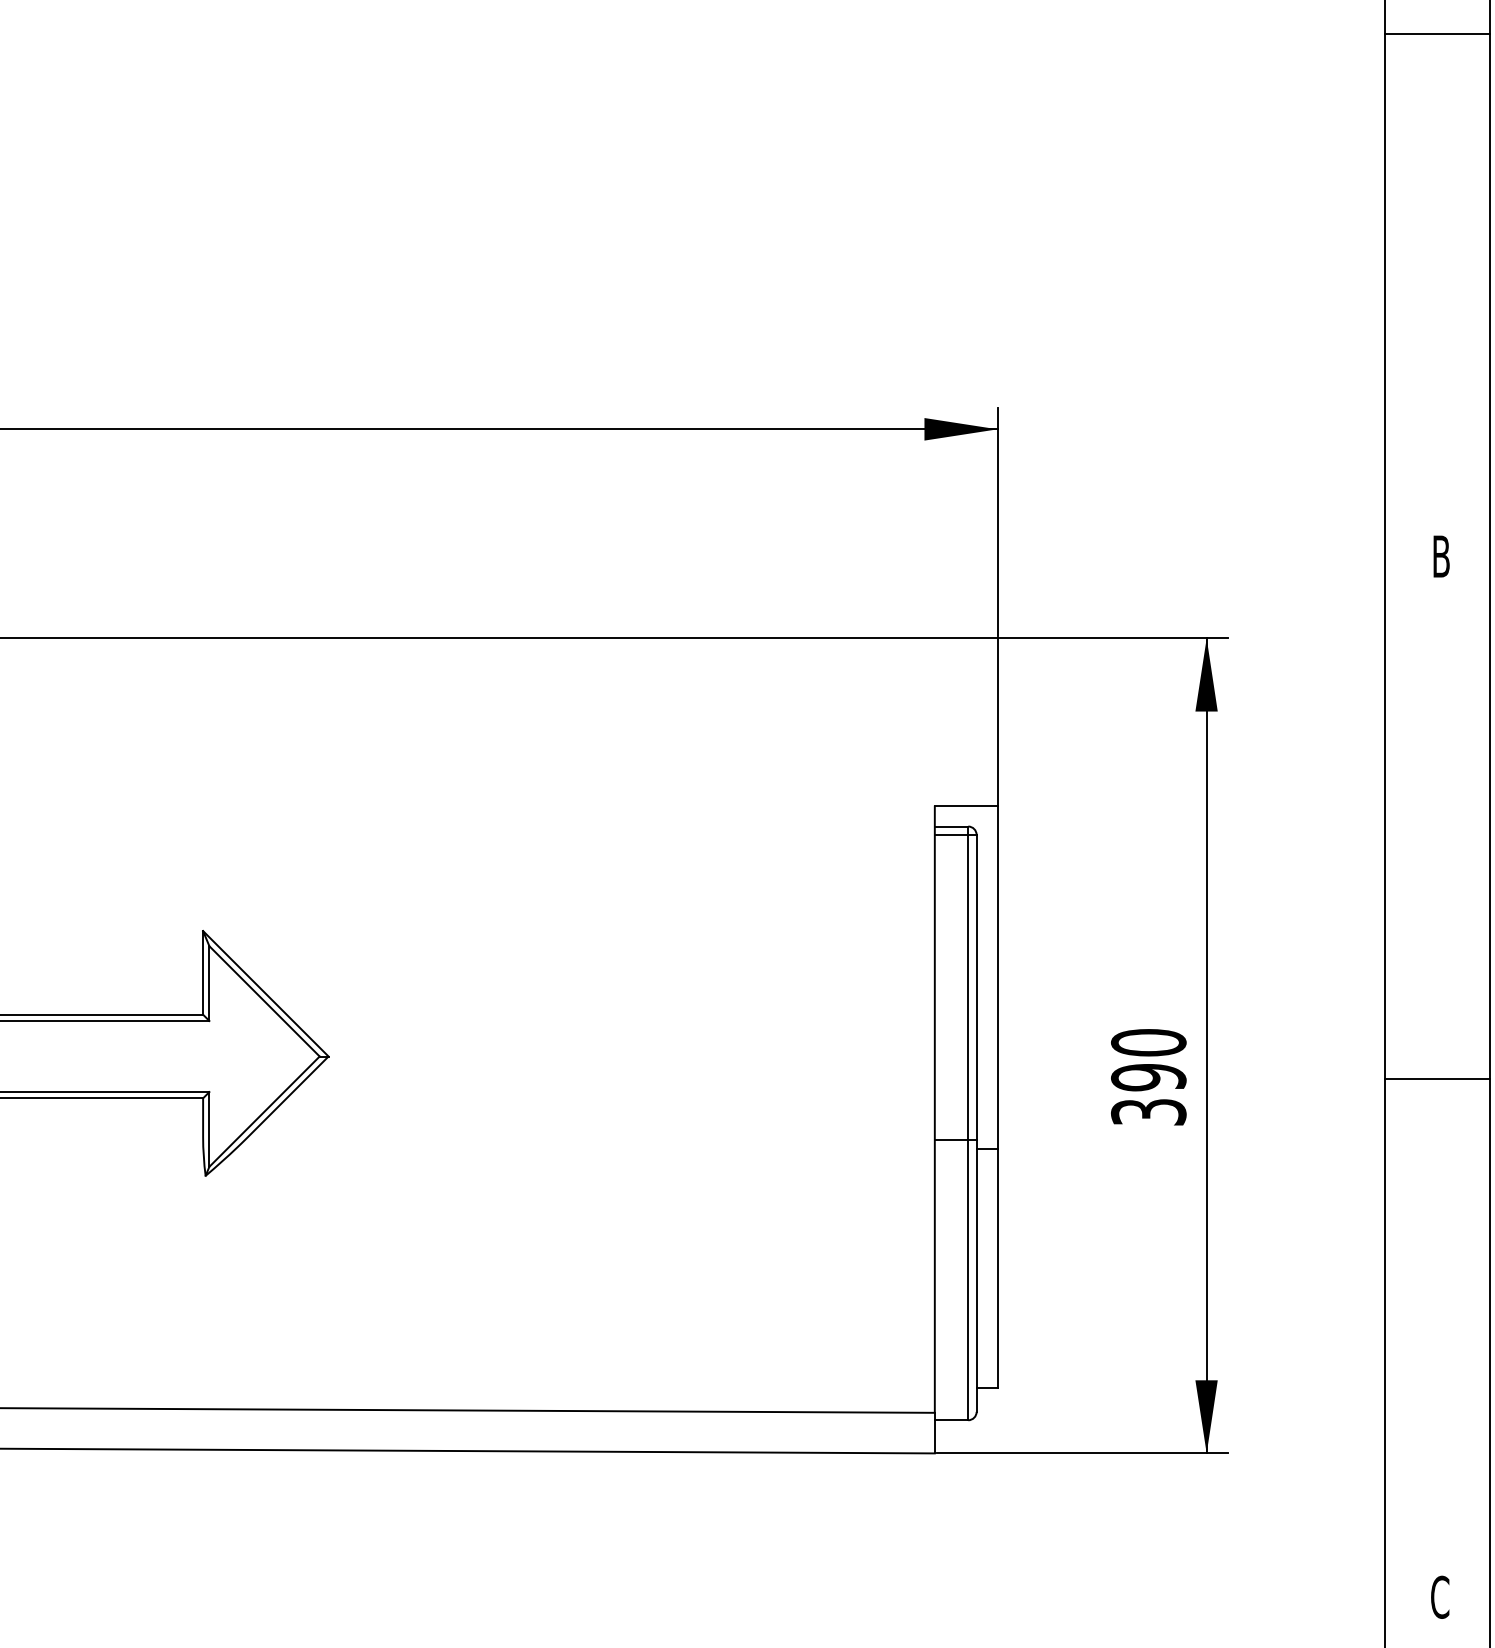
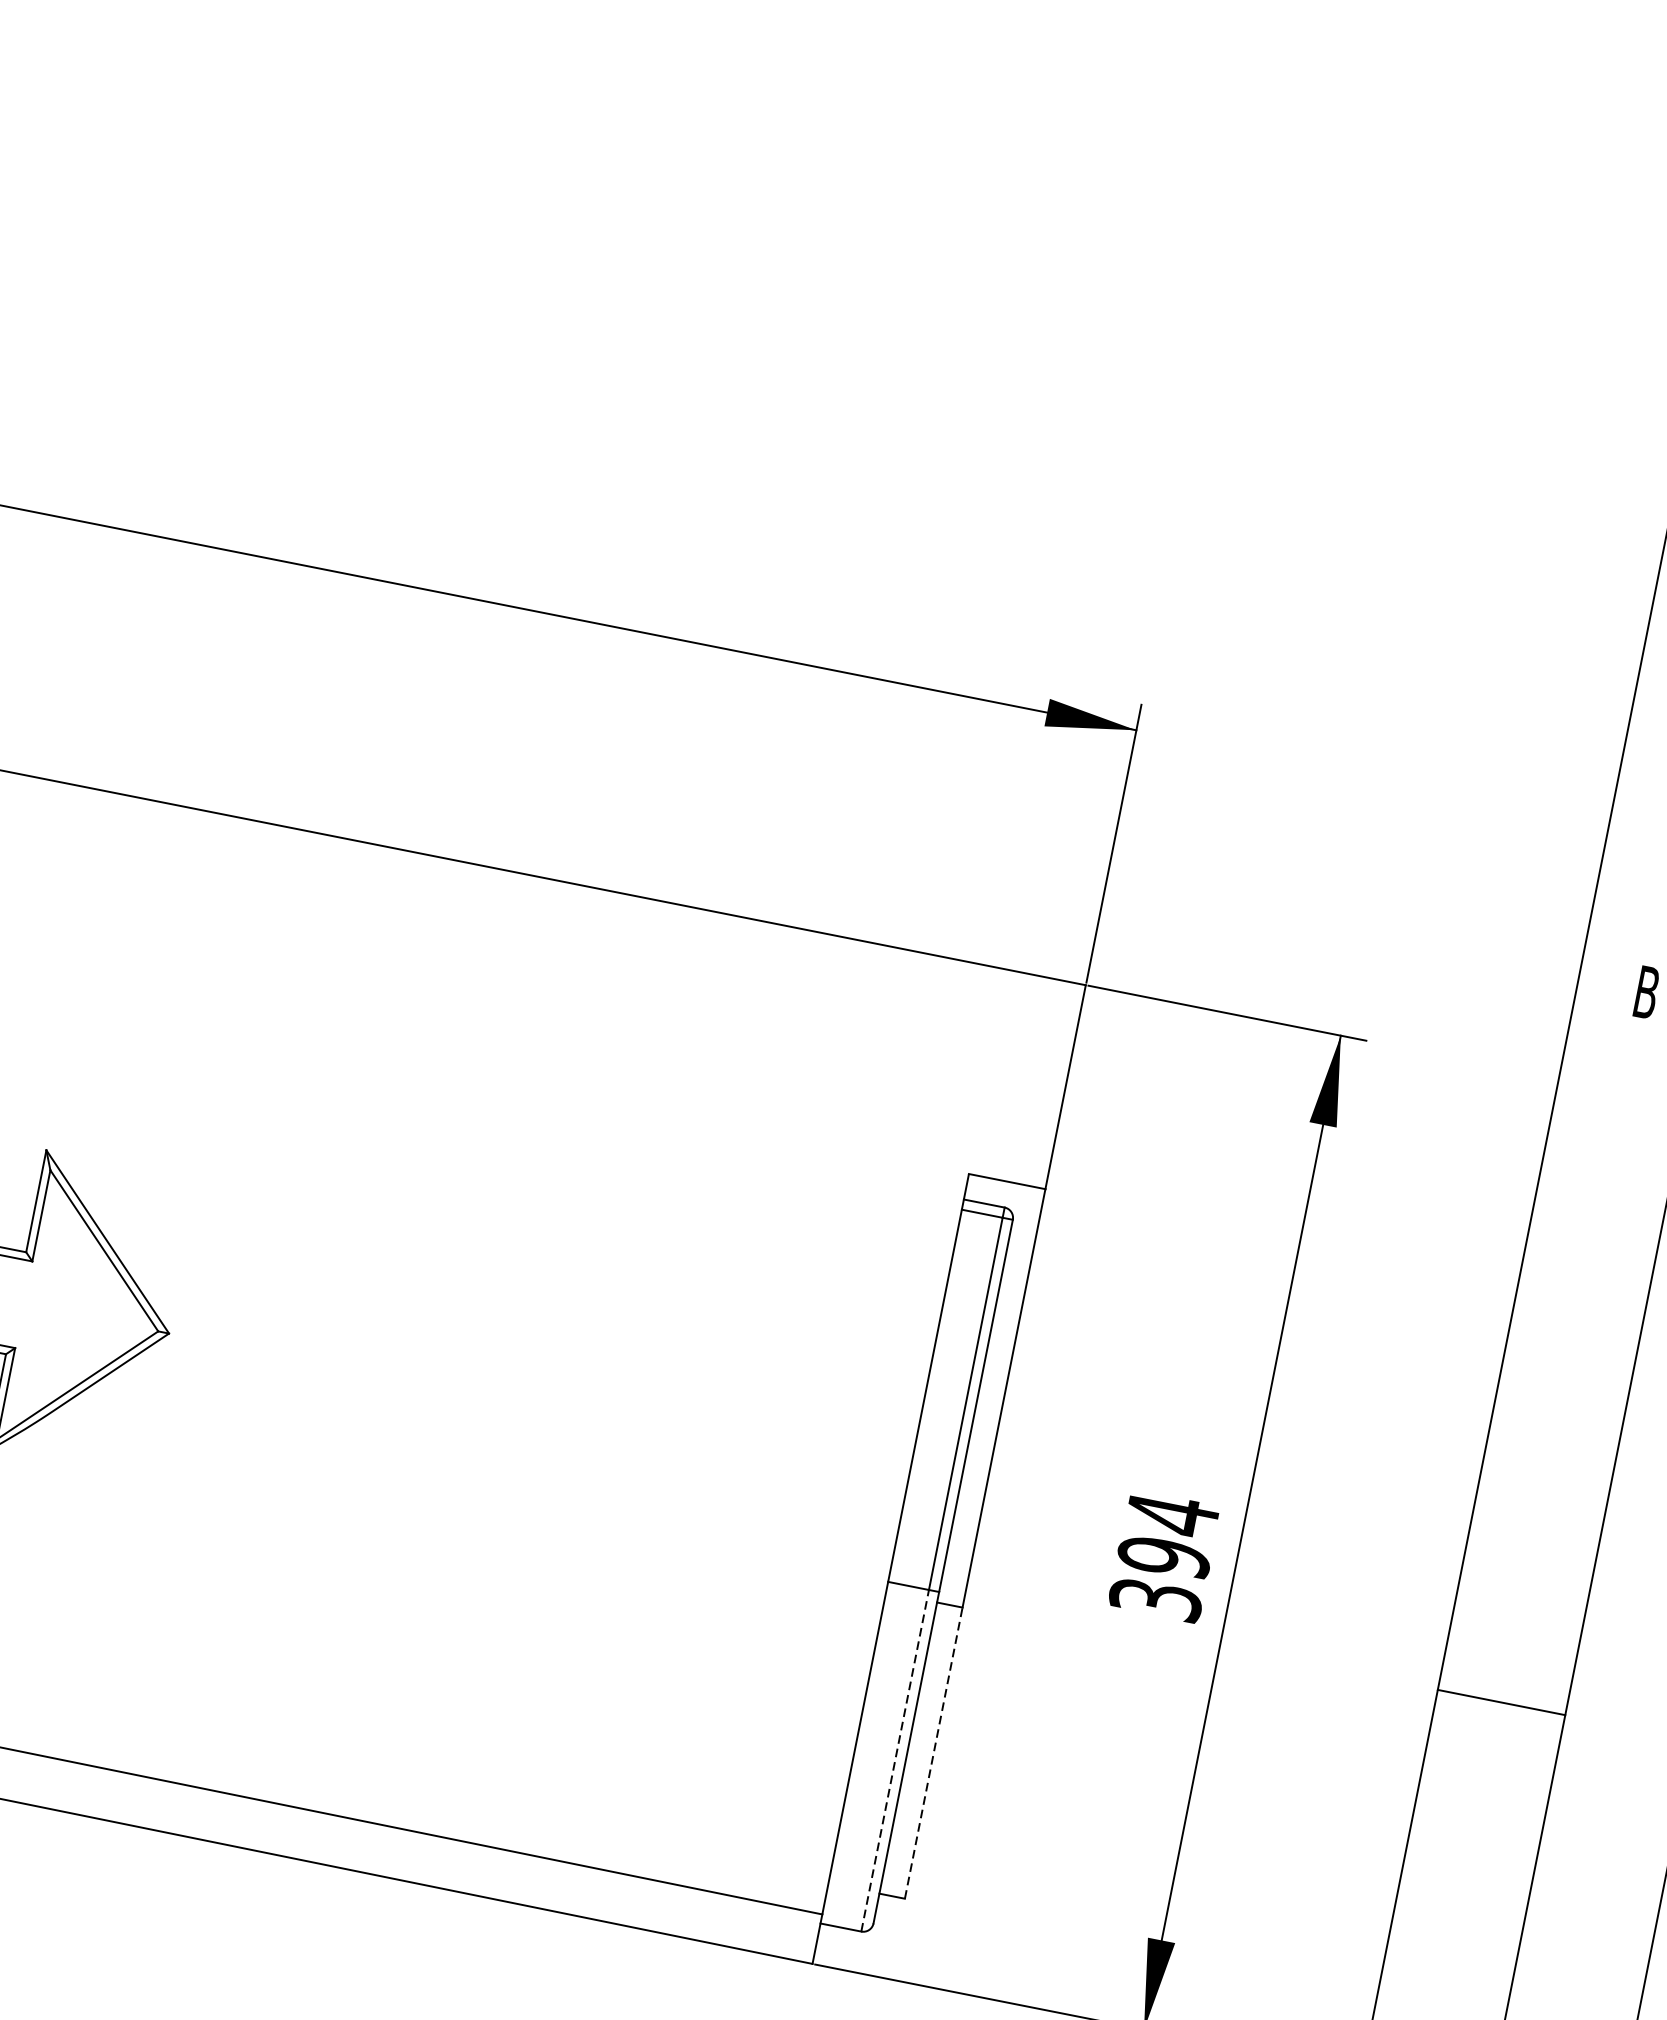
text: (1148, 1042) -> (1172, 1514), 390 -> 394
line: (1437, 1079) -> (1501, 1702), moved
line: (997, 1267) -> (933, 1752), solid -> dashed
line: (968, 1279) -> (895, 1759), solid -> dashed

